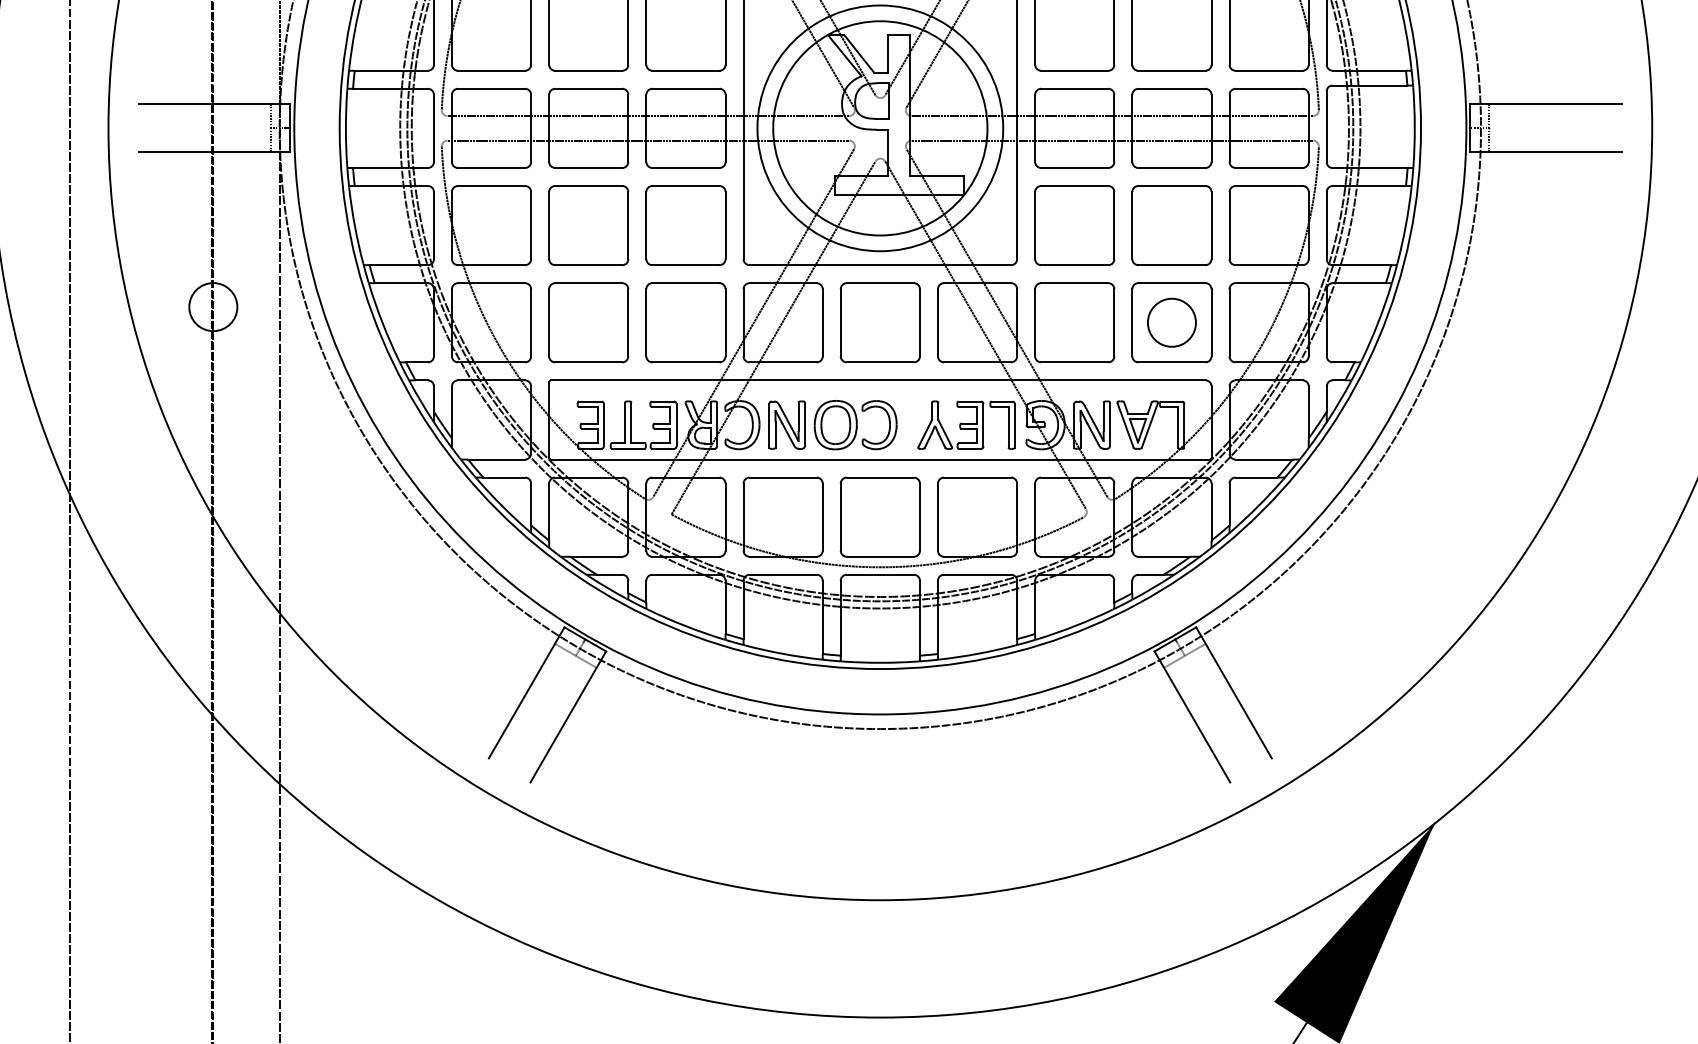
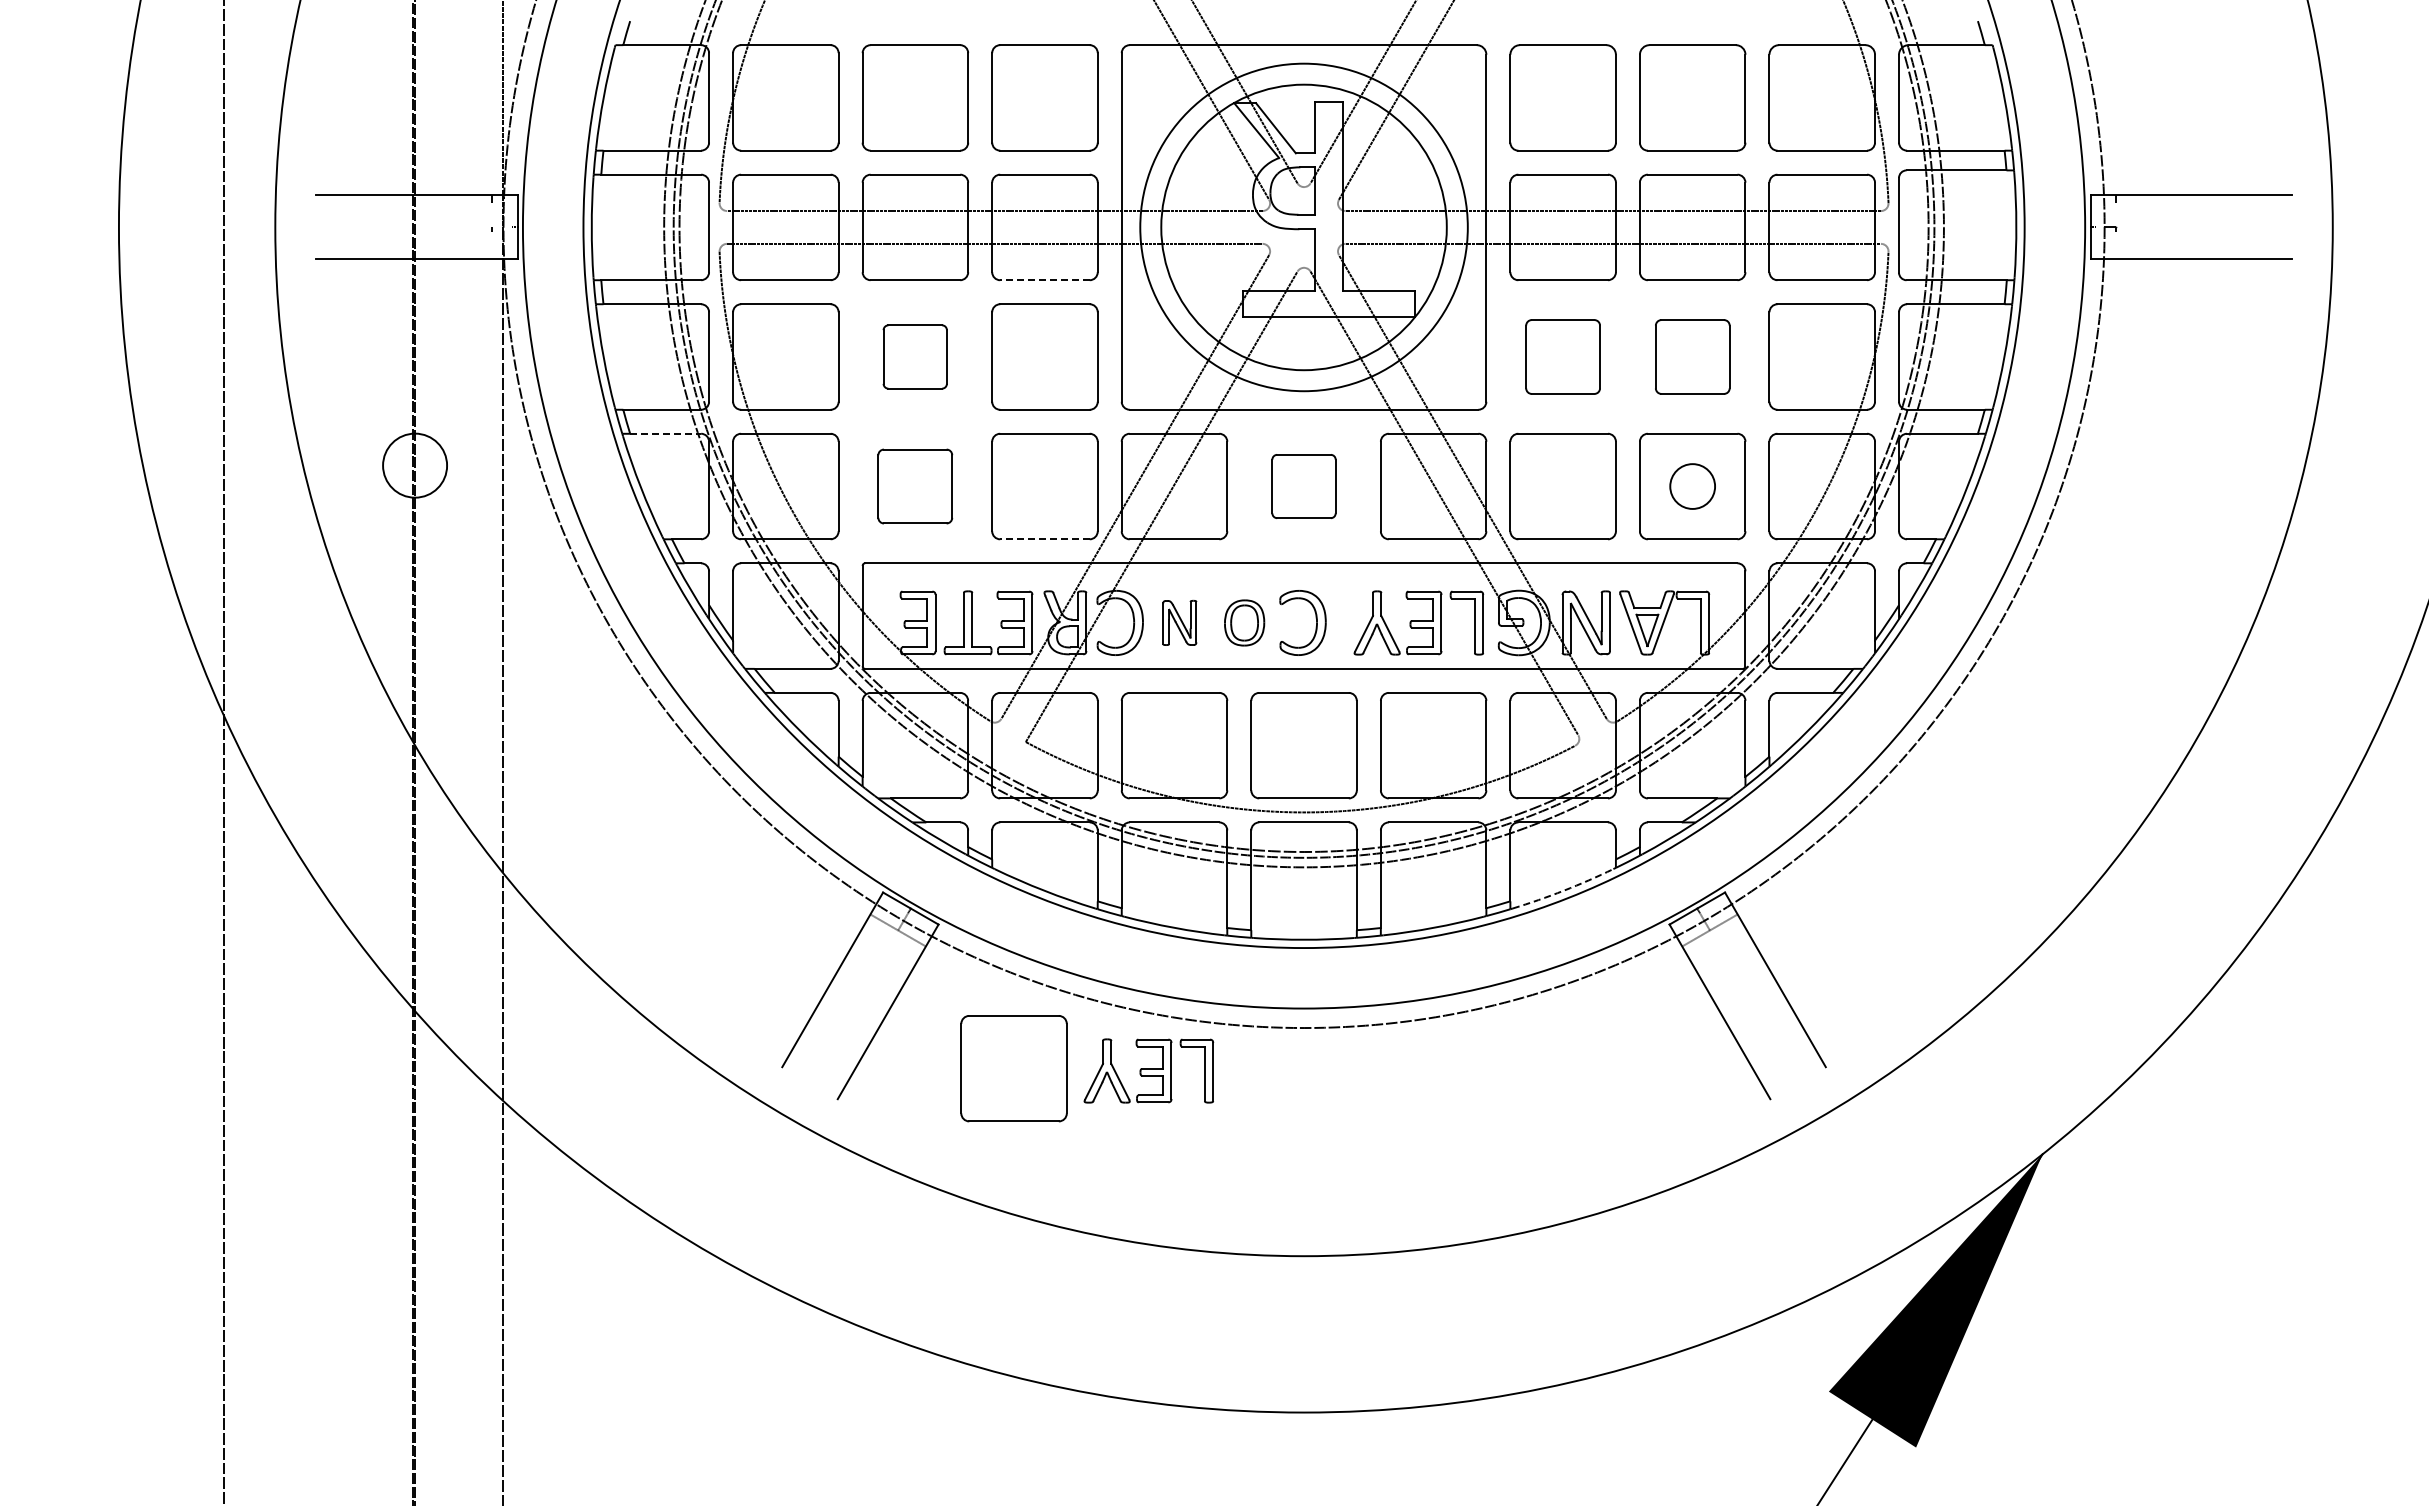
line: (685, 168) -> (1044, 280), solid -> dashed
part: (588, 225) -> (914, 356), size x0.6
part: (1074, 225) -> (1562, 356), size x0.7
part: (1171, 225) -> (1692, 356), size x0.7
line: (401, 282) -> (666, 433), solid -> dashed
part: (588, 322) -> (914, 486), size x0.7
part: (879, 322) -> (1303, 486), size x0.6
circle: (1171, 322) -> (1692, 486), size x0.7
line: (685, 362) -> (1044, 539), solid -> dashed
part: (786, 424) -> (1179, 622), size x0.7
part: (835, 424) -> (1244, 622), size x0.7
arc: (1075, 625) -> (1563, 890), solid -> dashed
part: (662, 759) -> (1013, 1068), added
part: (763, 760) -> (1148, 1070), added

